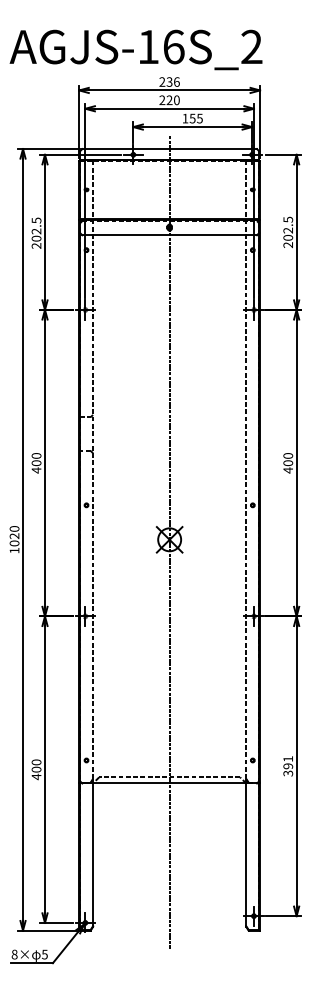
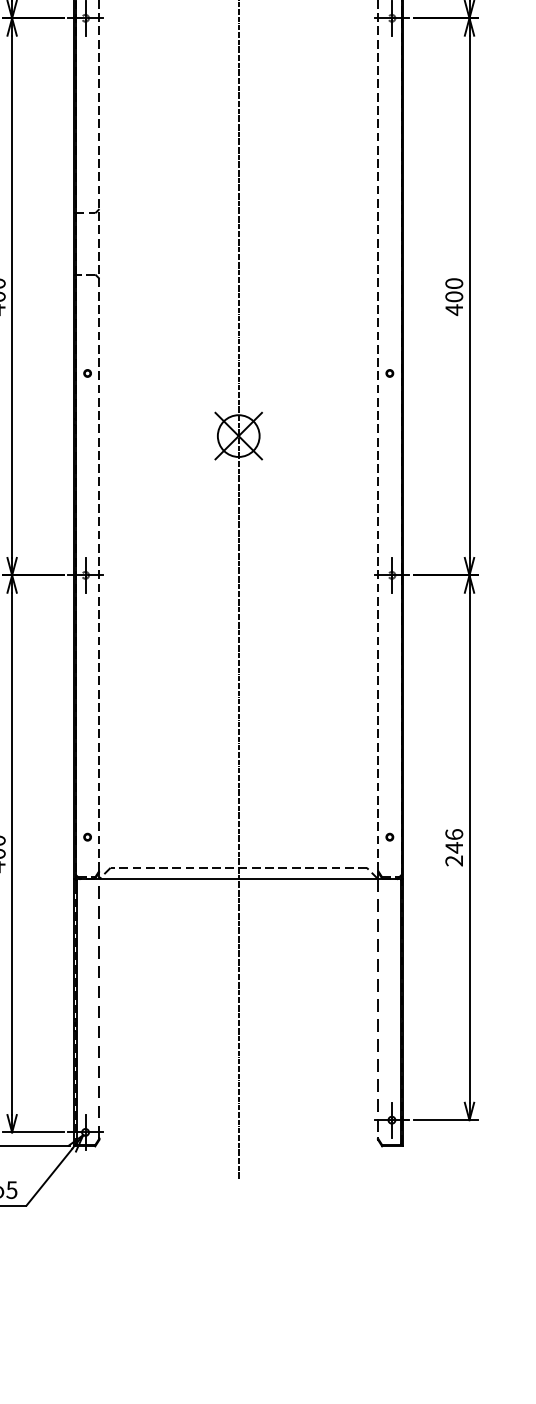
text: (288, 766) -> (454, 848), 391 -> 246
line: (93, 854) -> (100, 1008), solid -> dashed
line: (246, 855) -> (378, 1009), solid -> dashed

